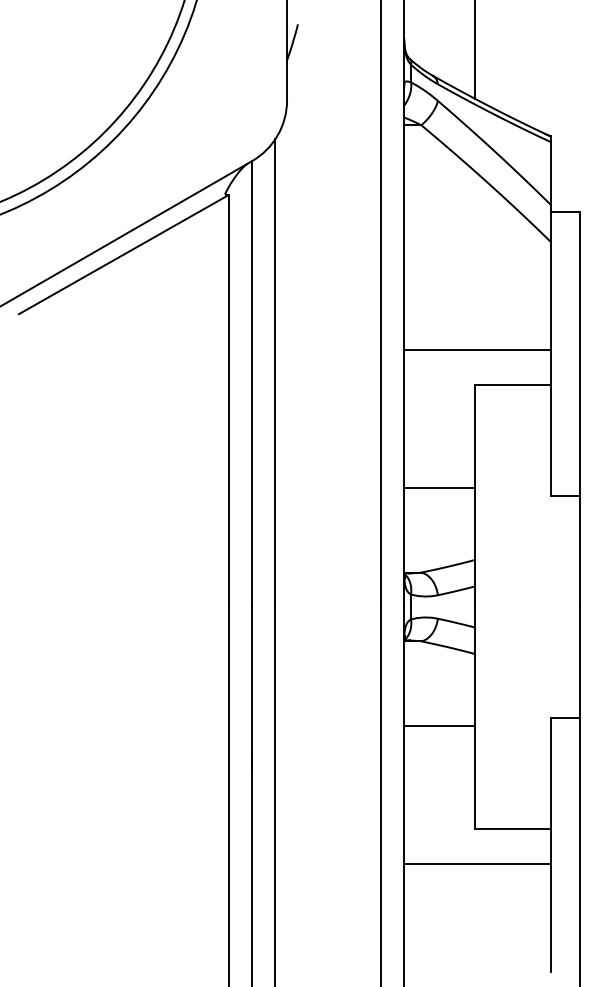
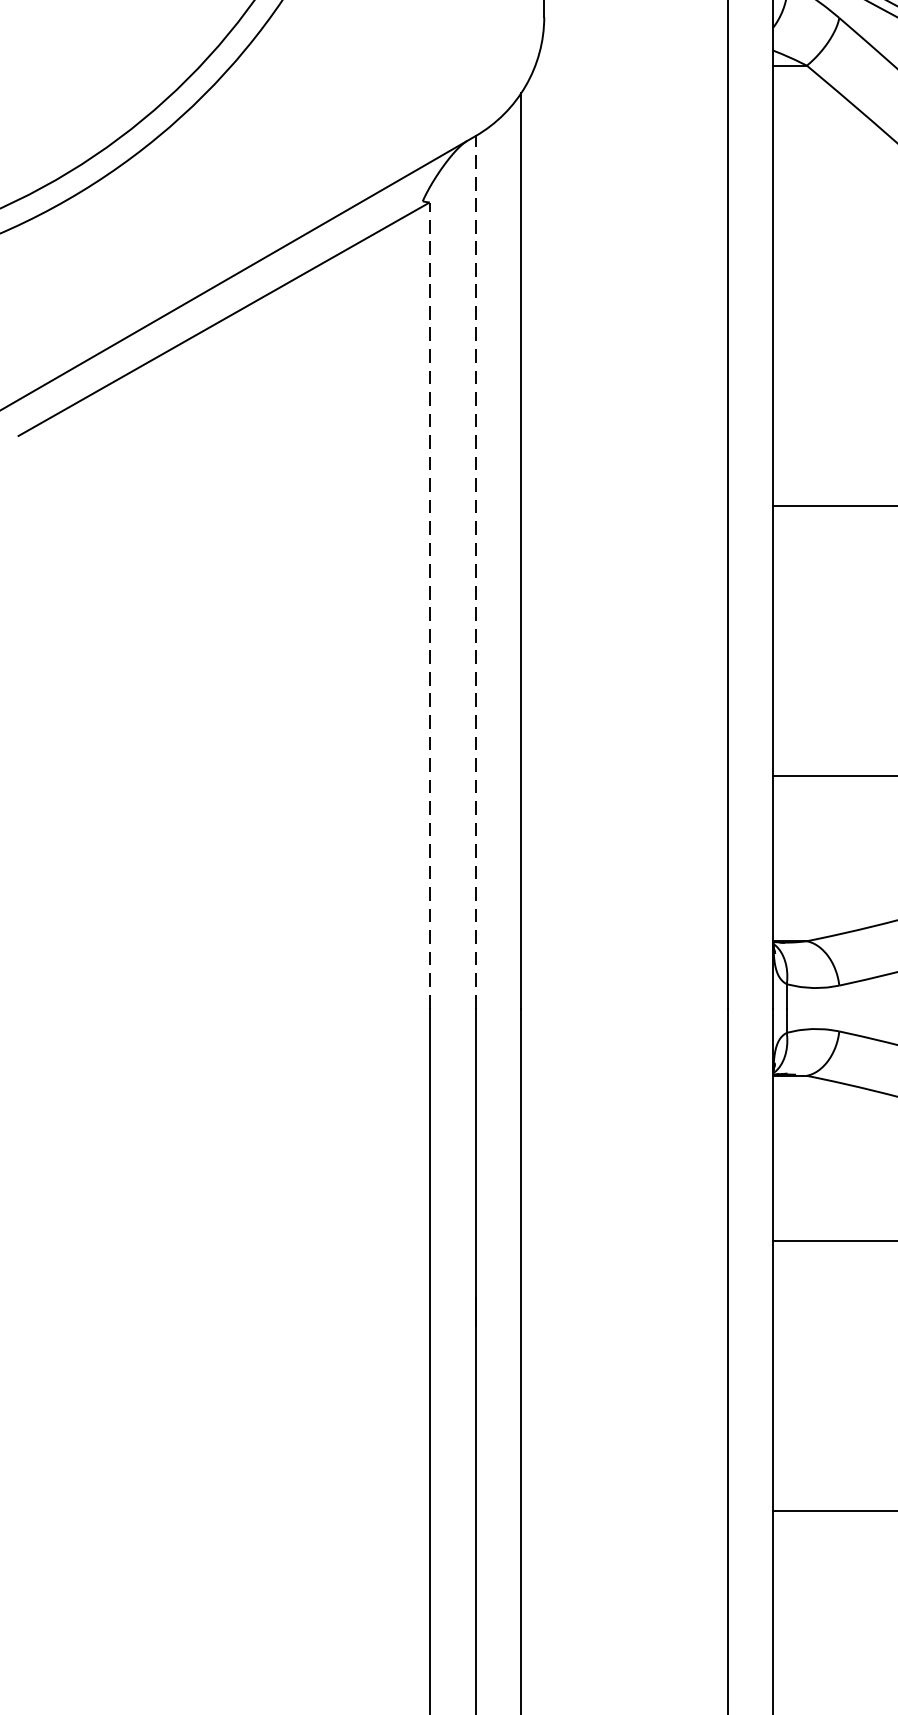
line: (251, 384) -> (474, 573), solid -> dashed
line: (228, 401) -> (429, 606), solid -> dashed

